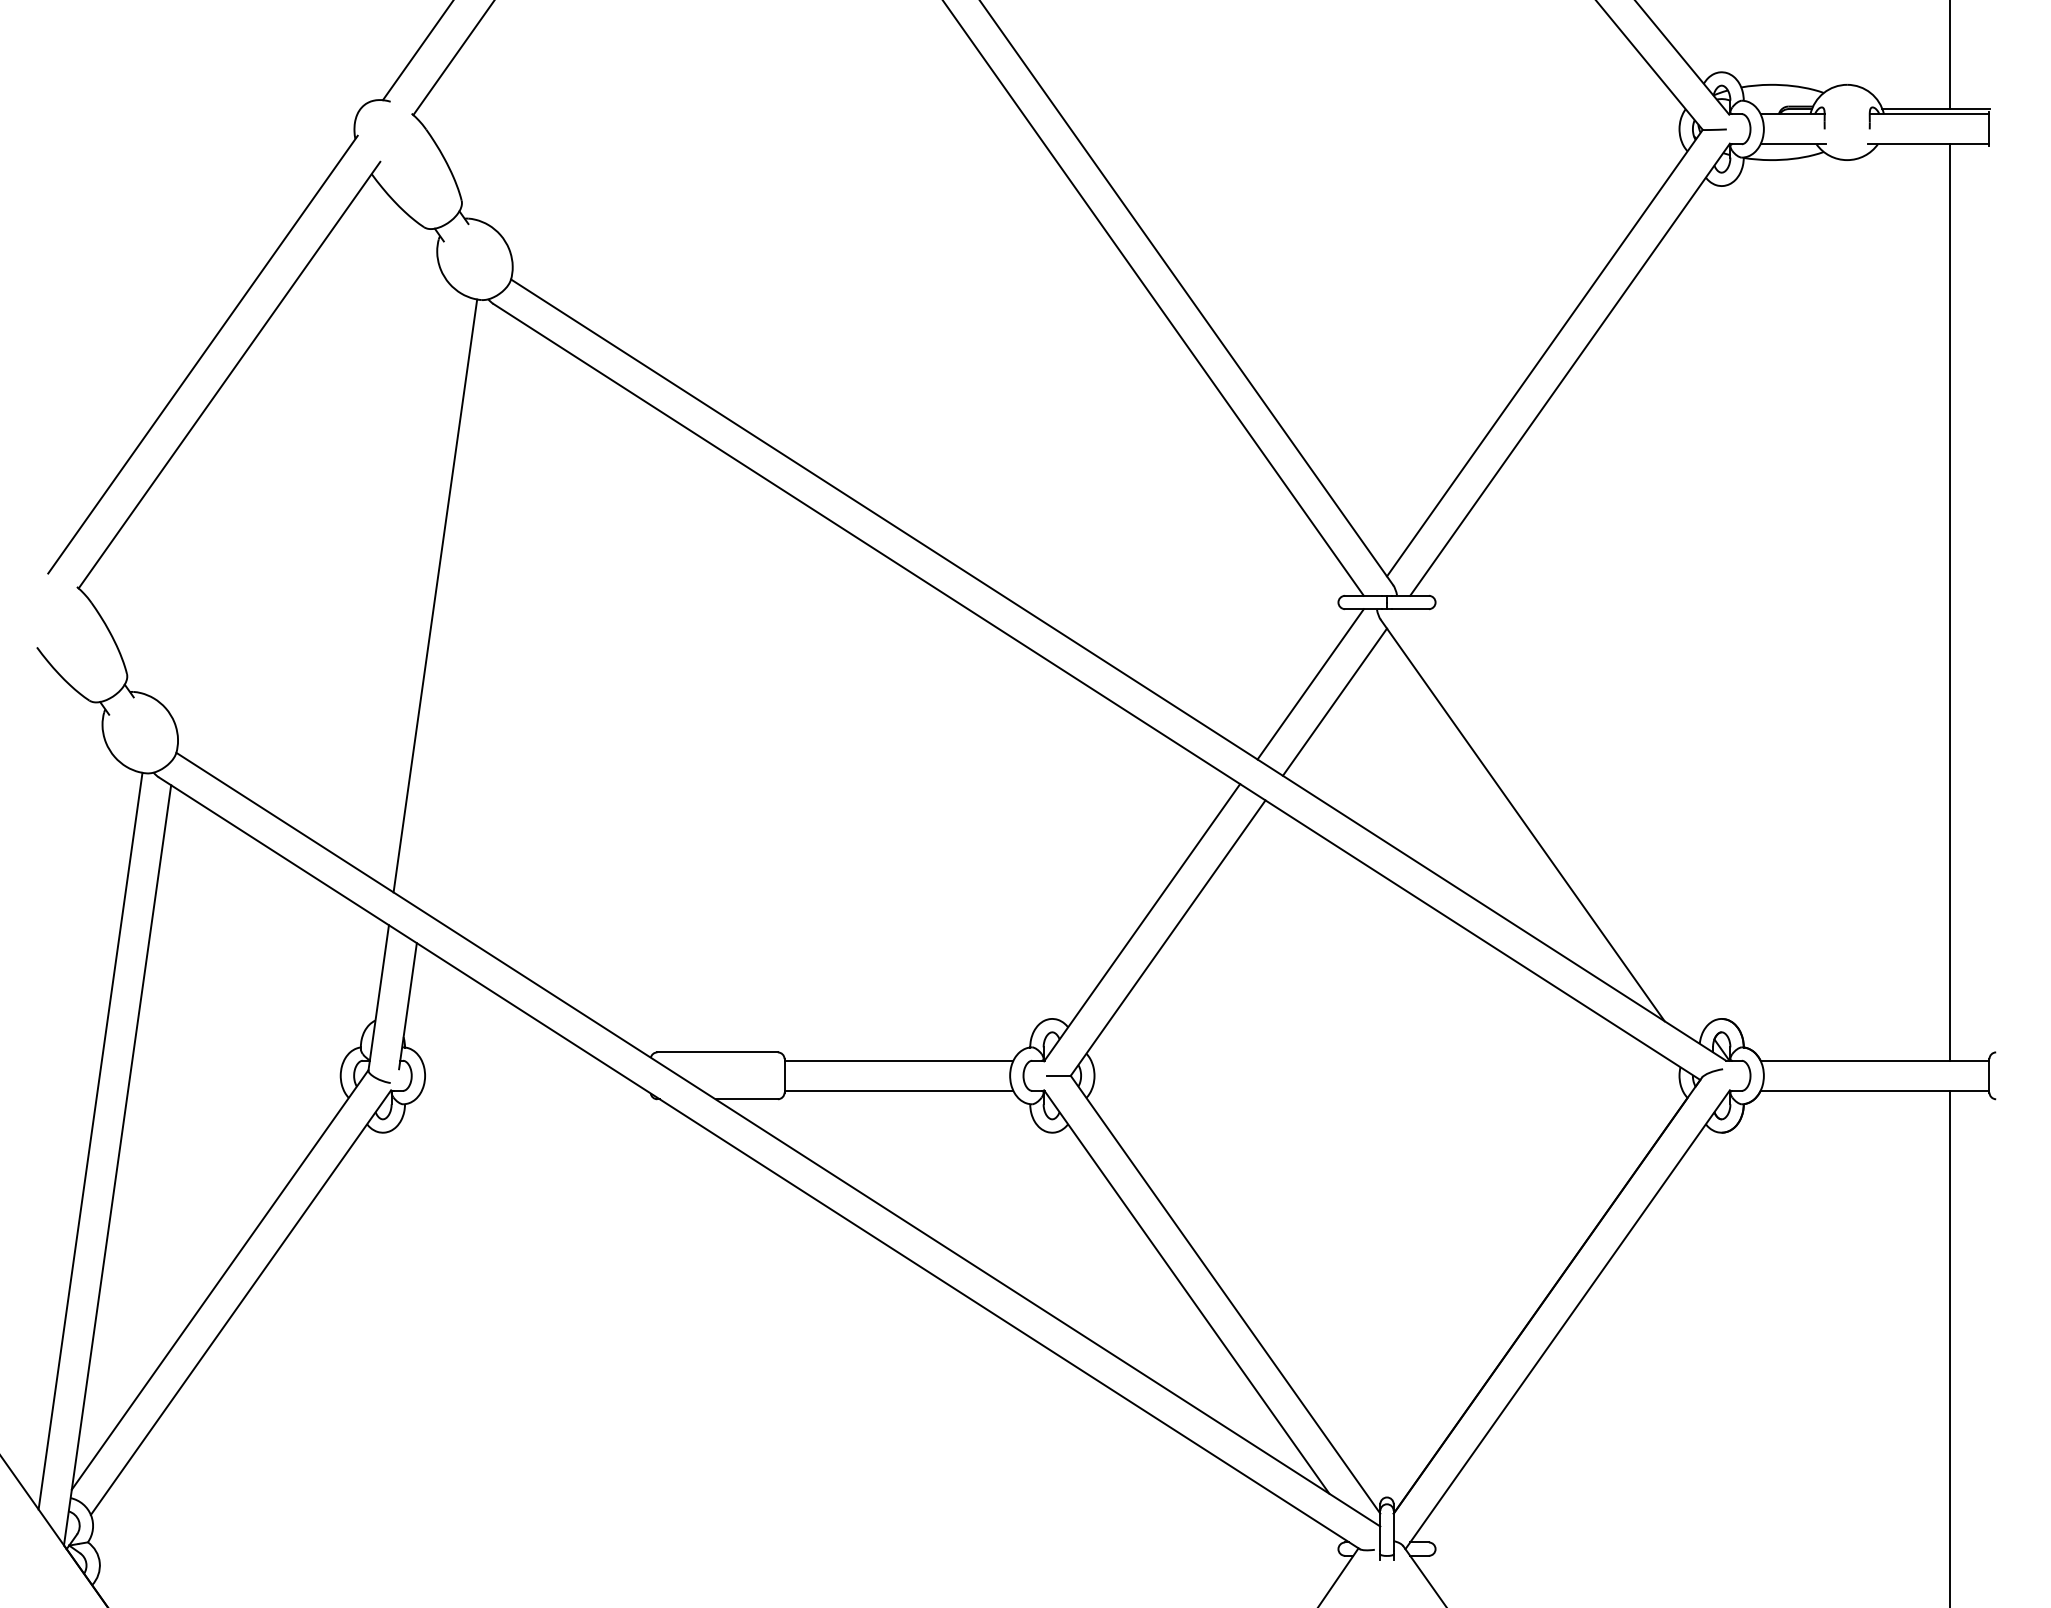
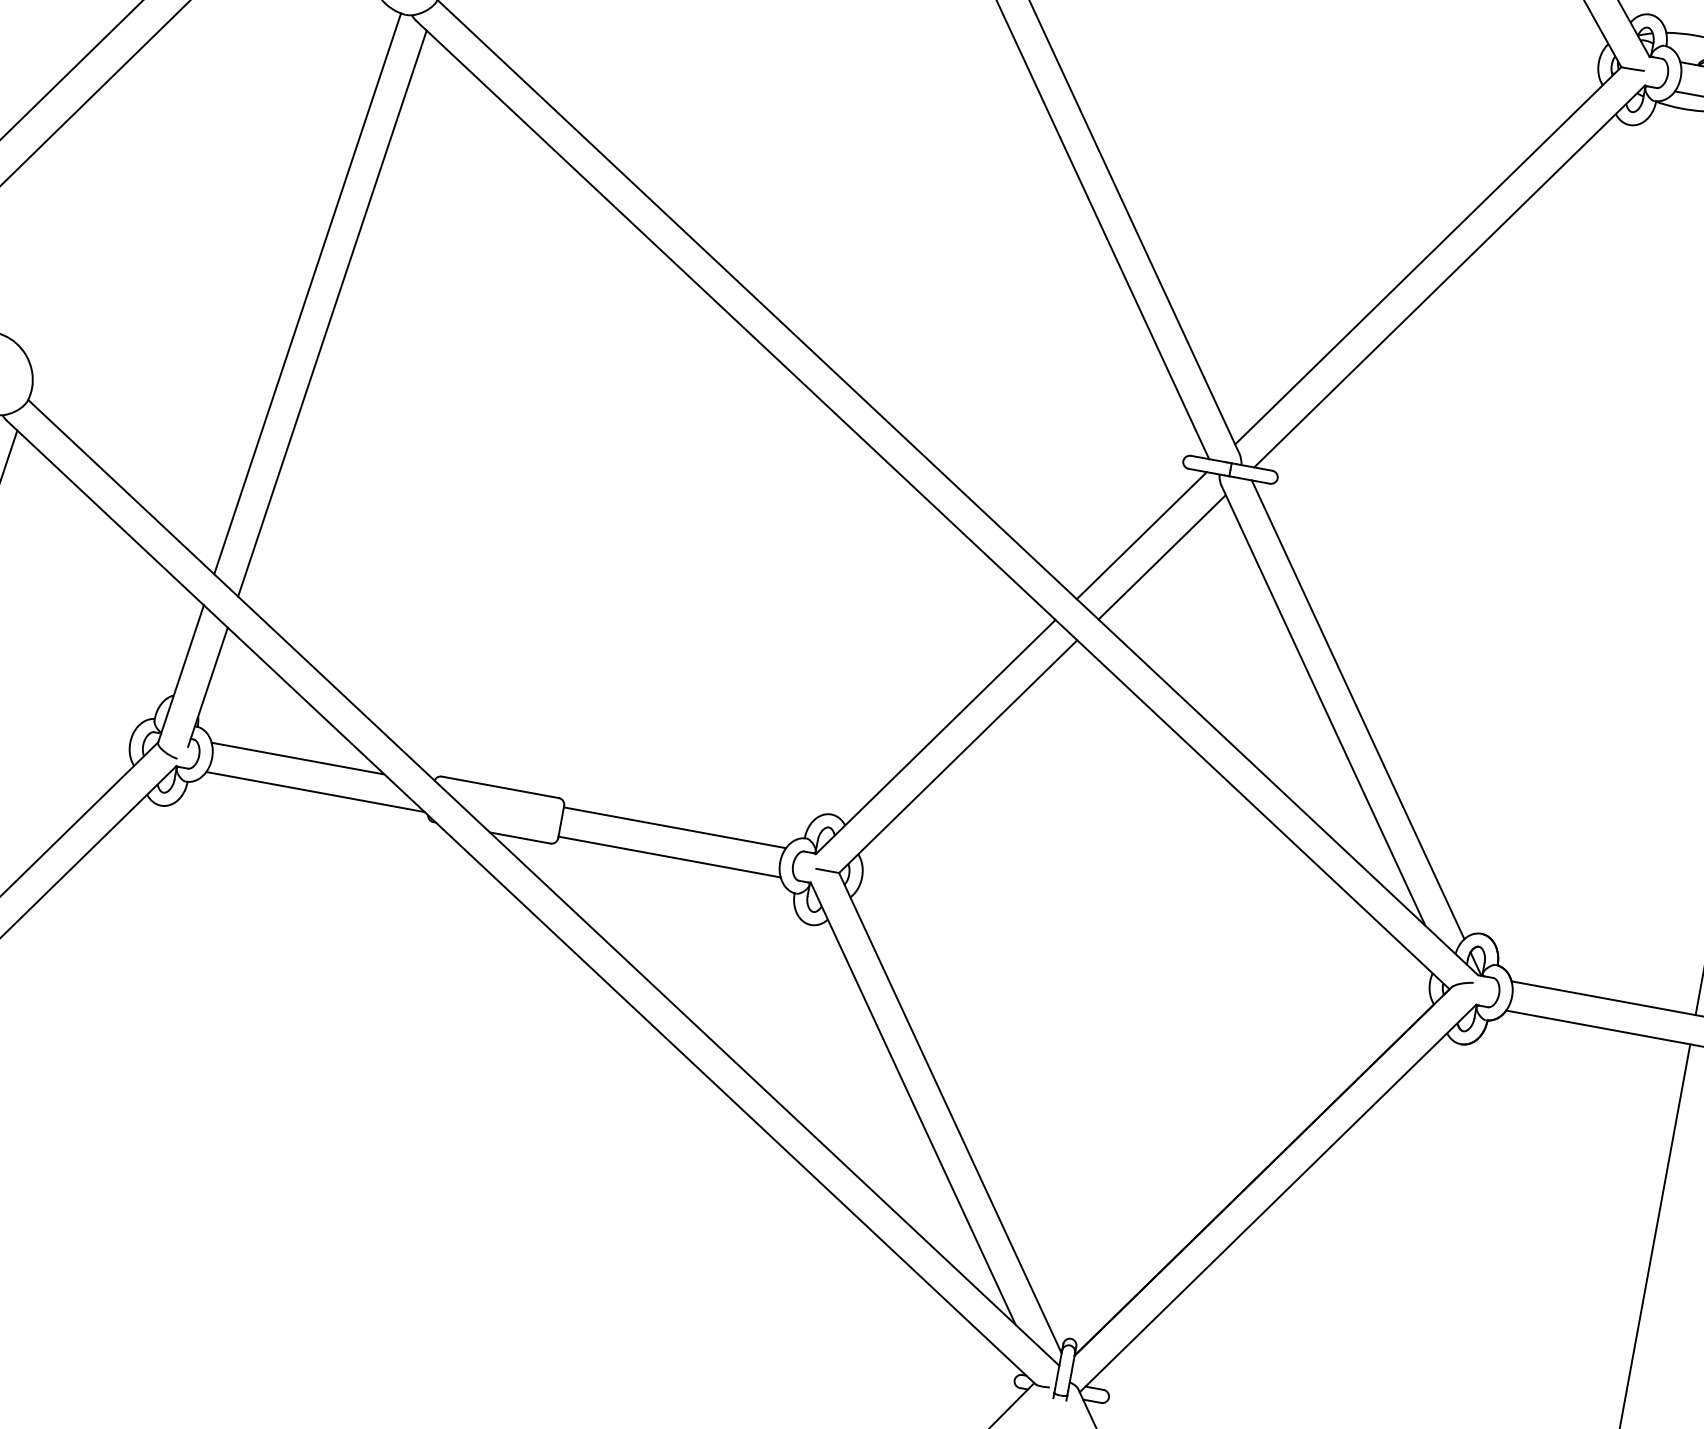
line: (463, 610) -> (332, 312), added
line: (1557, 818) -> (1357, 709), added
line: (510, 1060) -> (297, 758), added
line: (533, 1090) -> (314, 791), added

